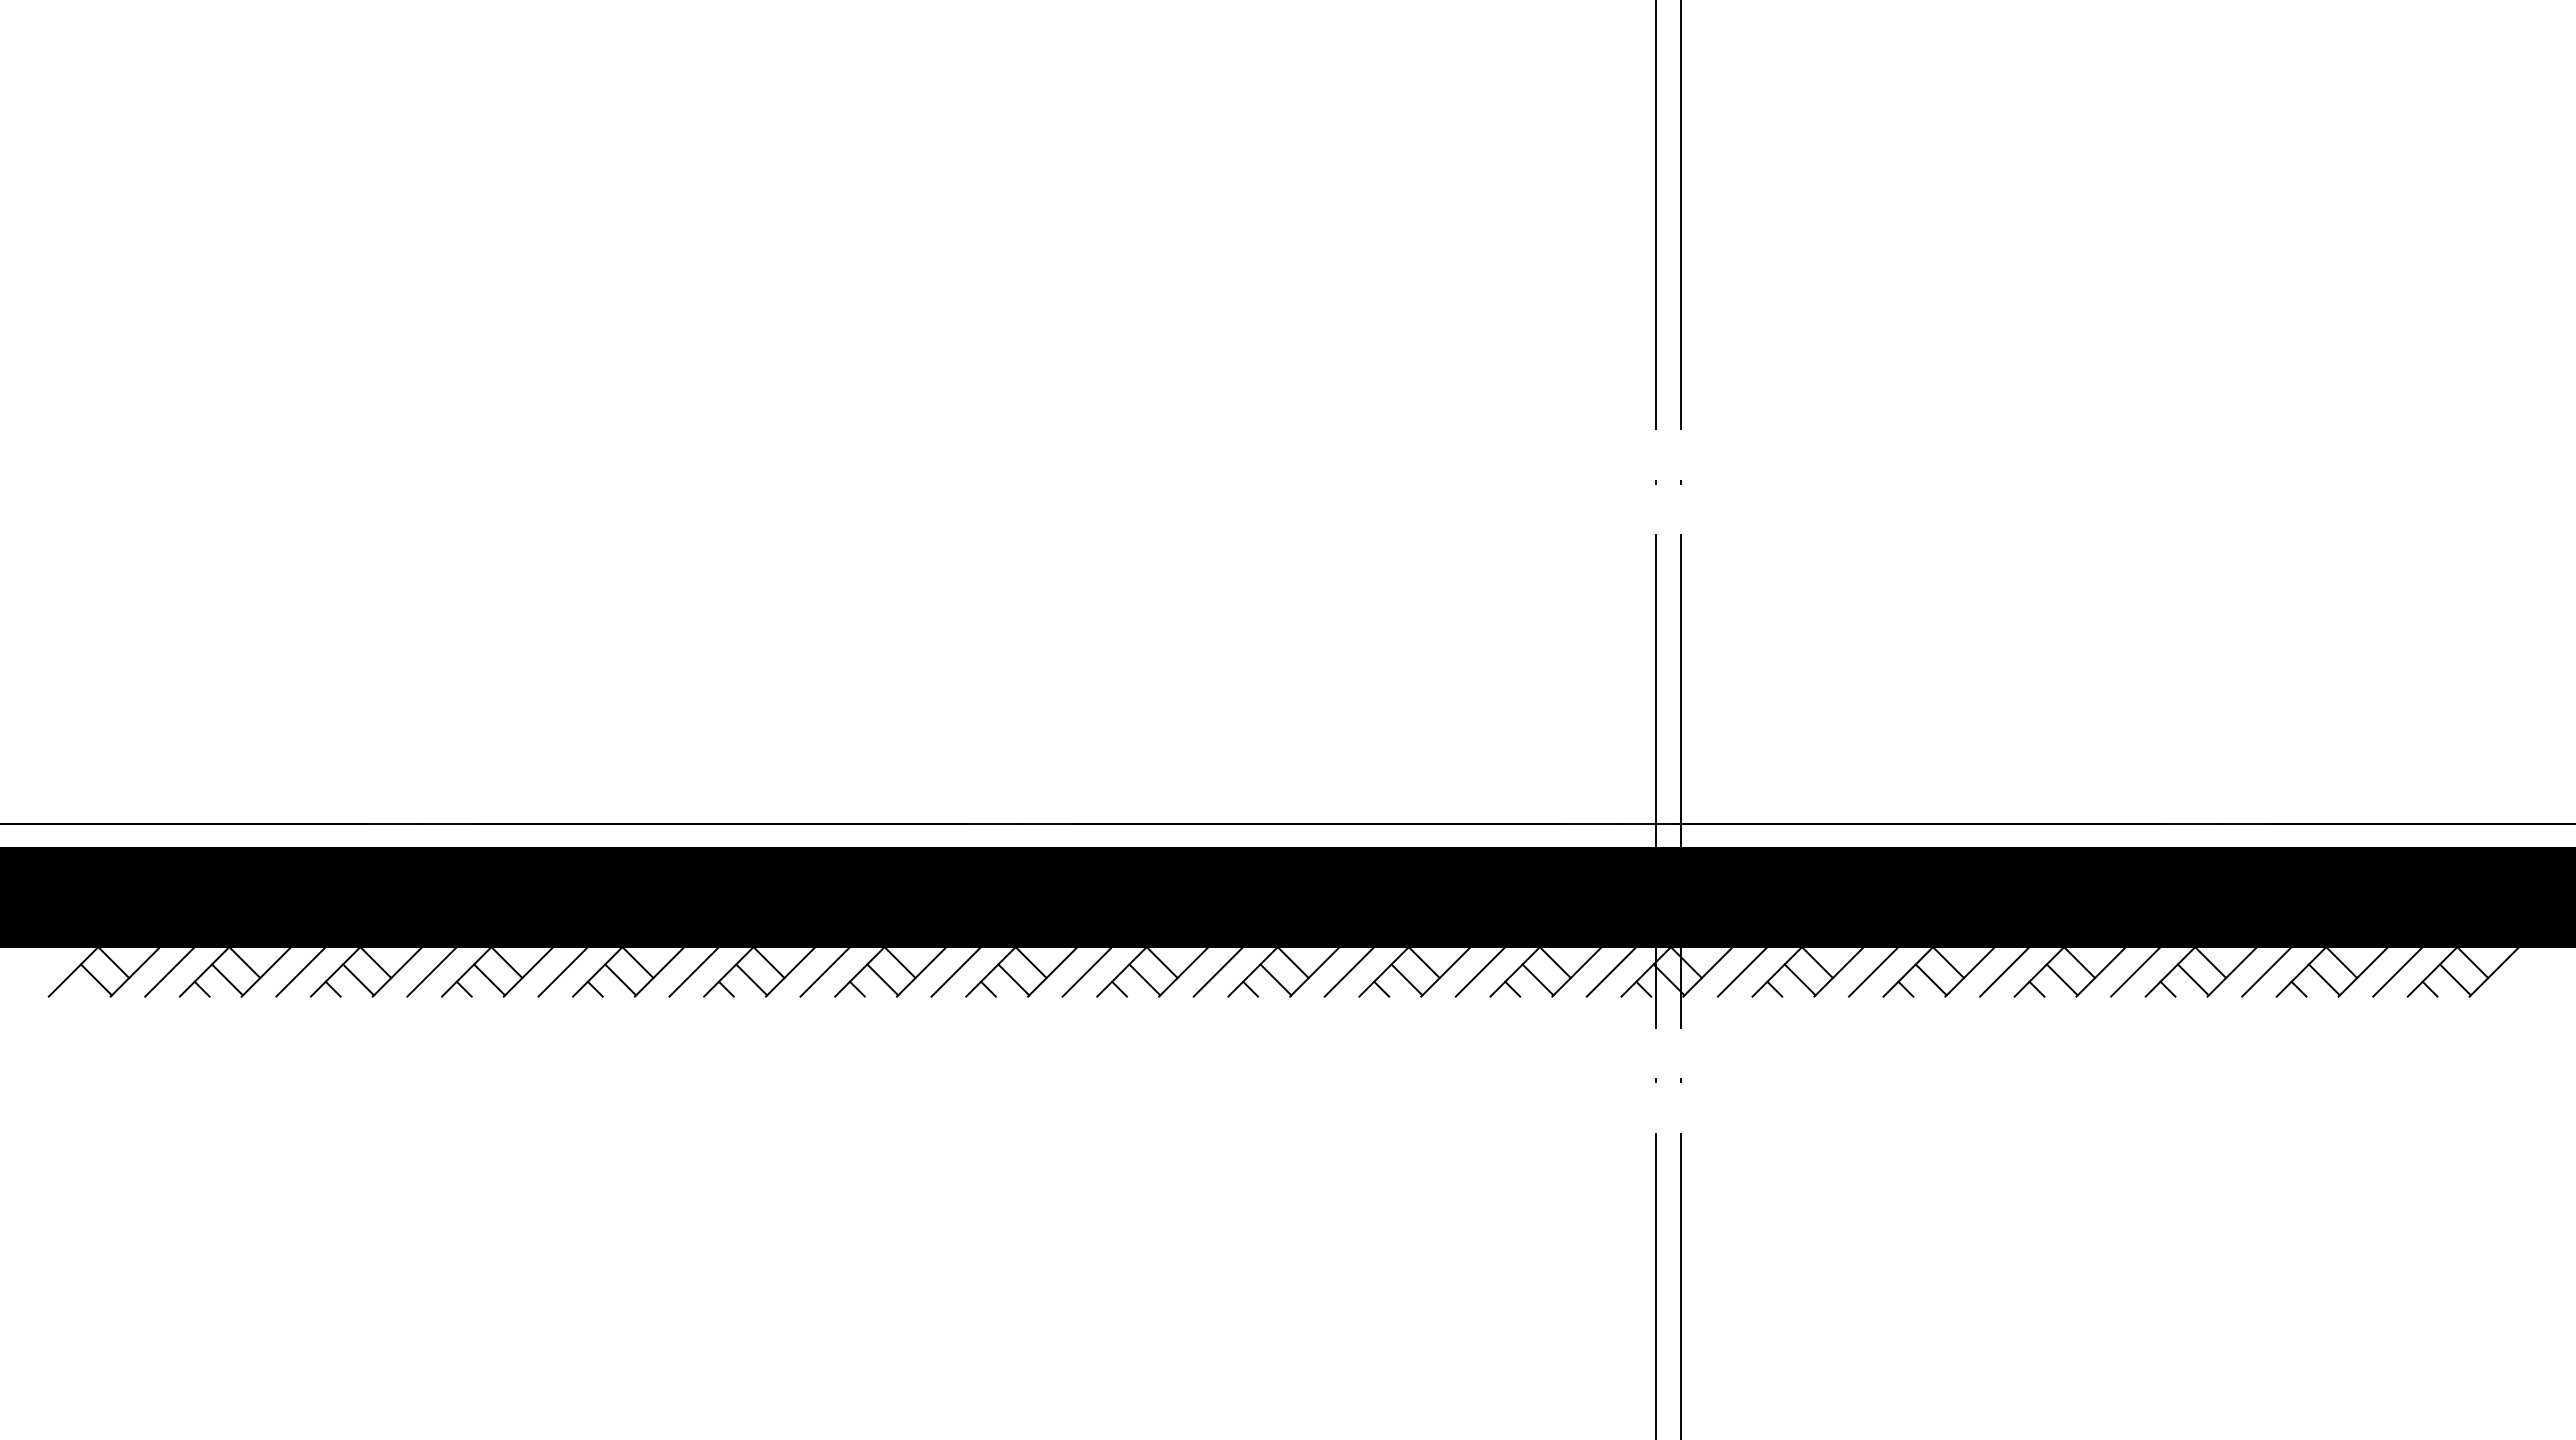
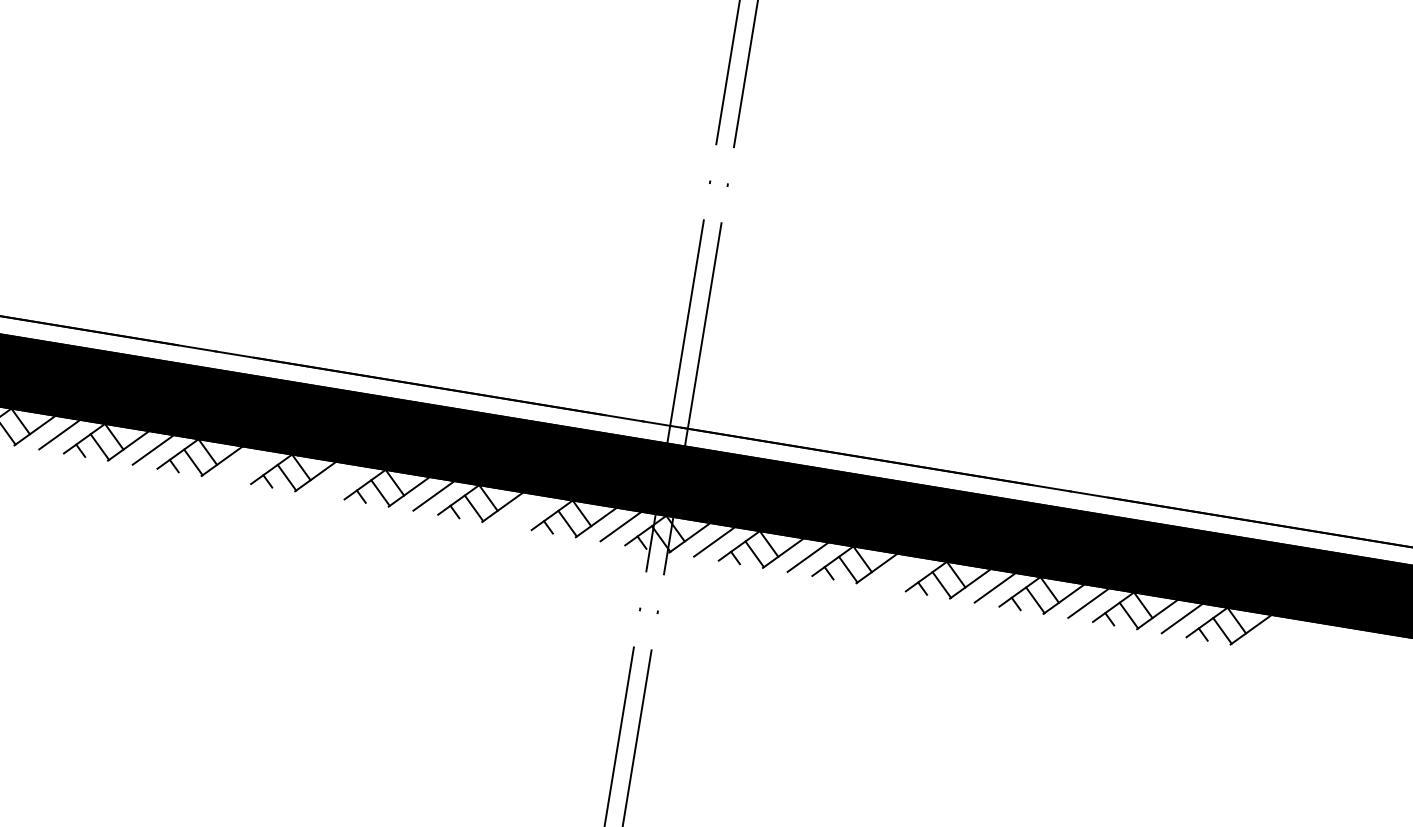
line: (1087, 971) -> (247, 465), removed
line: (1218, 971) -> (340, 480), removed
line: (1480, 971) -> (527, 510), removed
line: (2004, 971) -> (901, 572), removed

